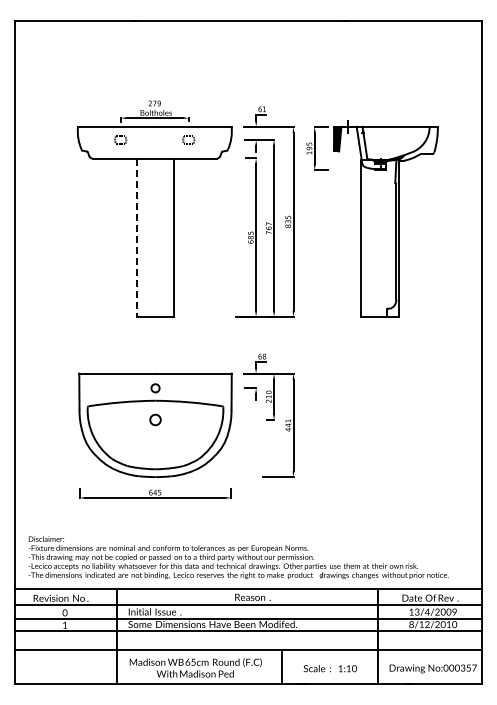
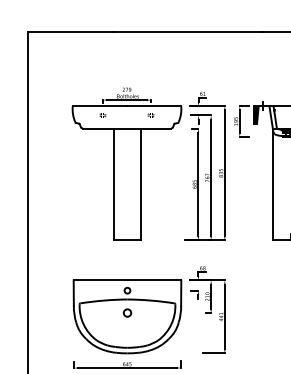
part: (120, 139) -> (102, 115), size x0.62
part: (188, 139) -> (150, 115), size x0.62
line: (136, 238) -> (114, 184), dashed -> solid

